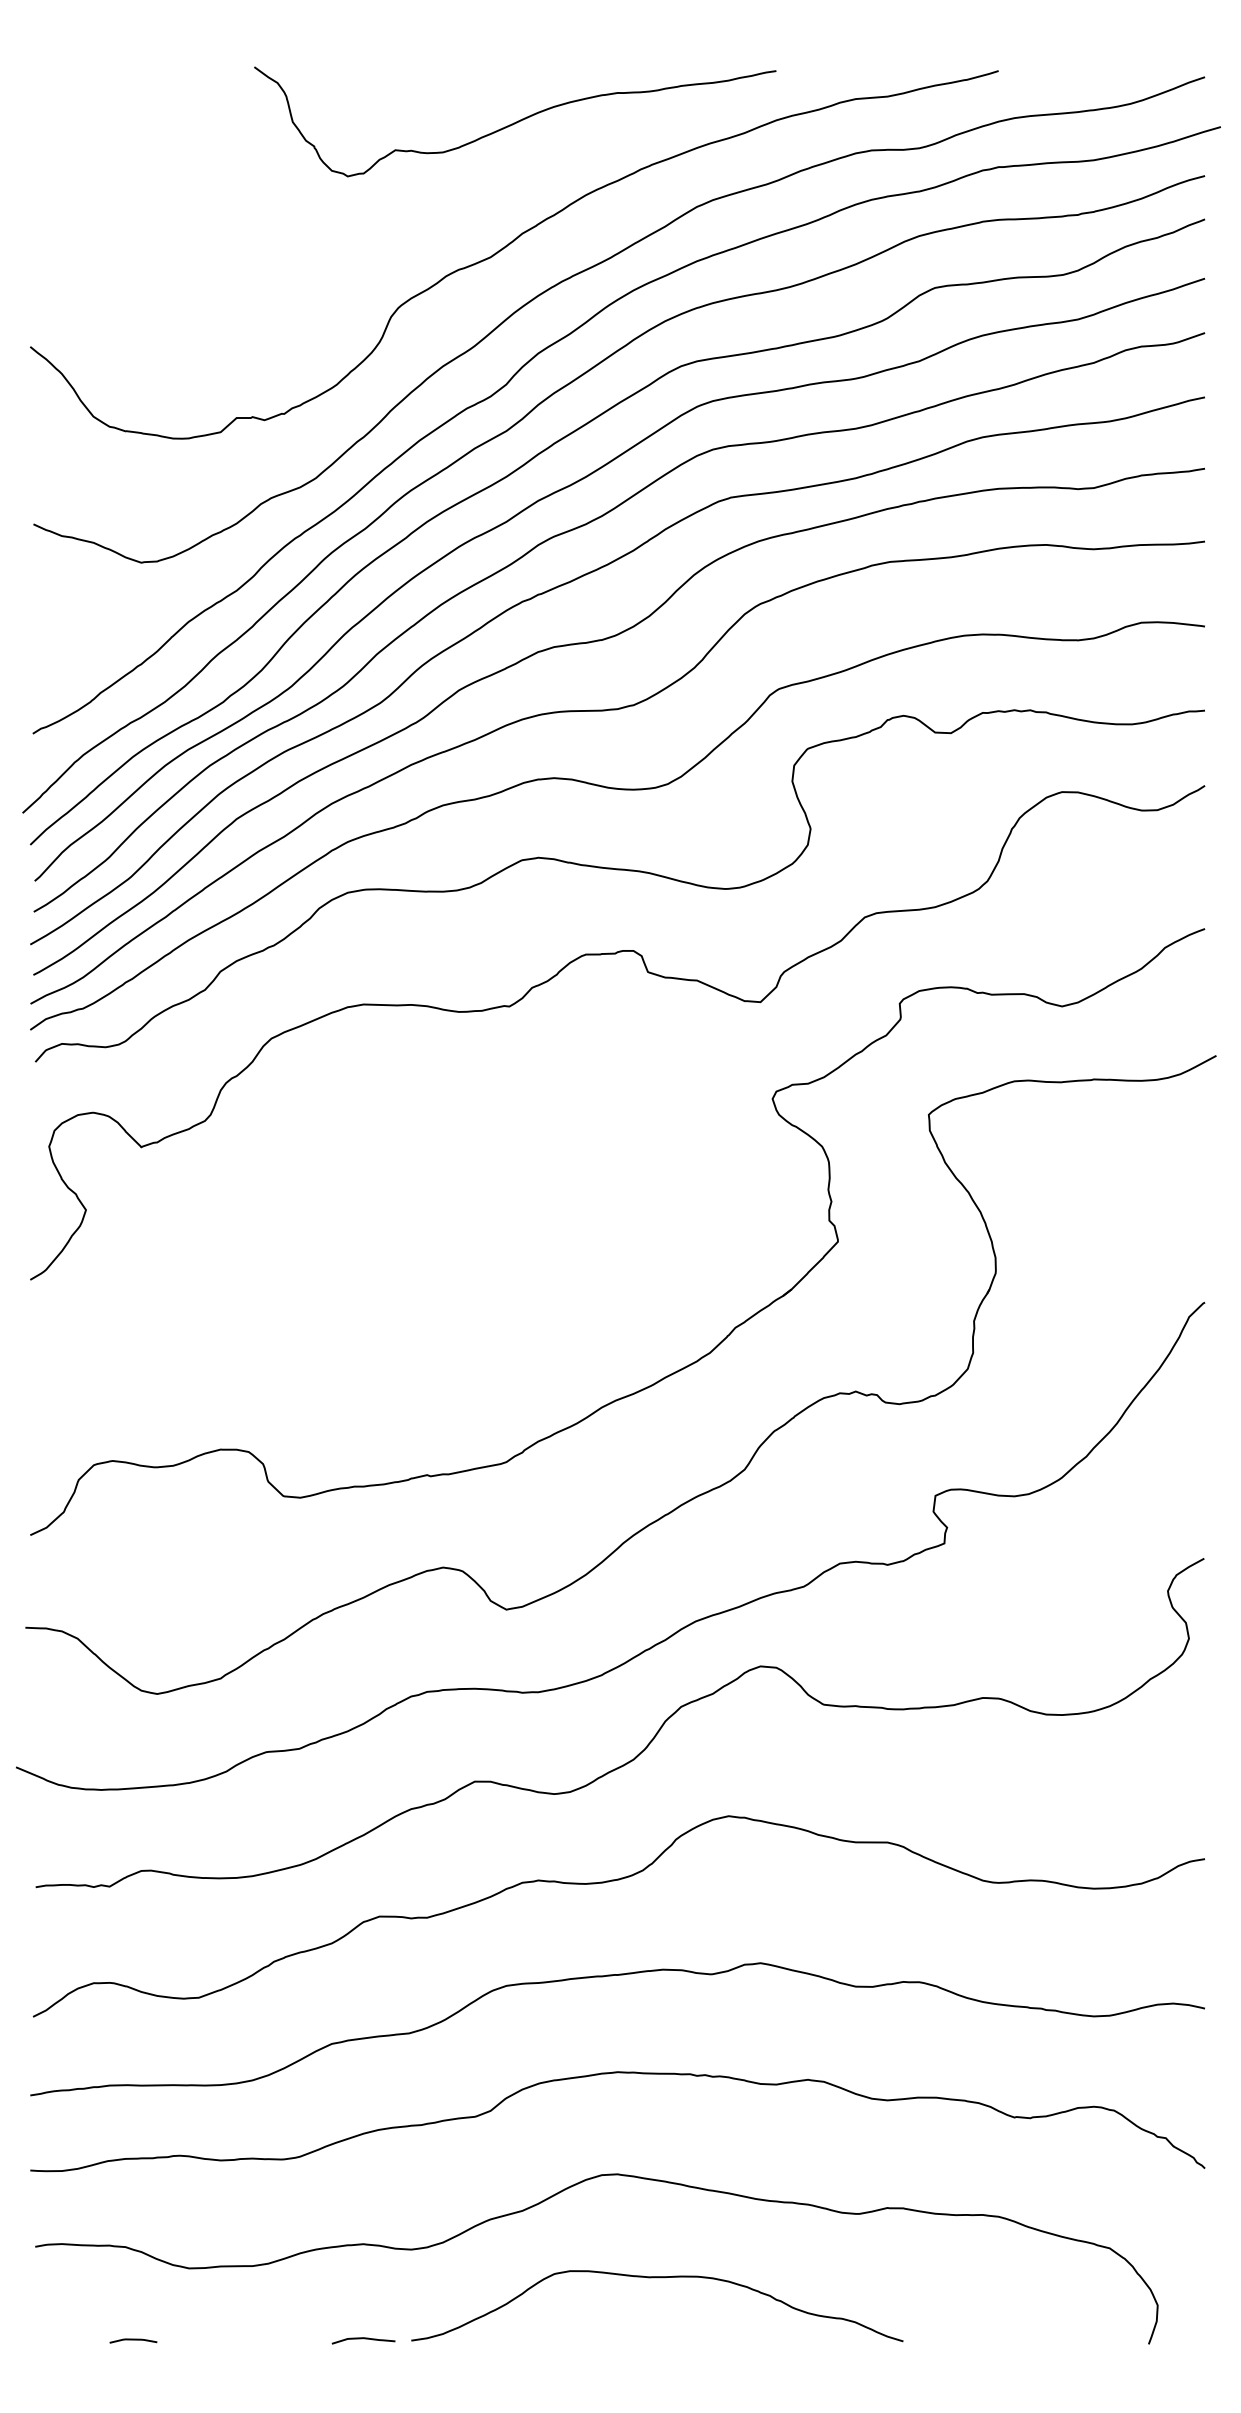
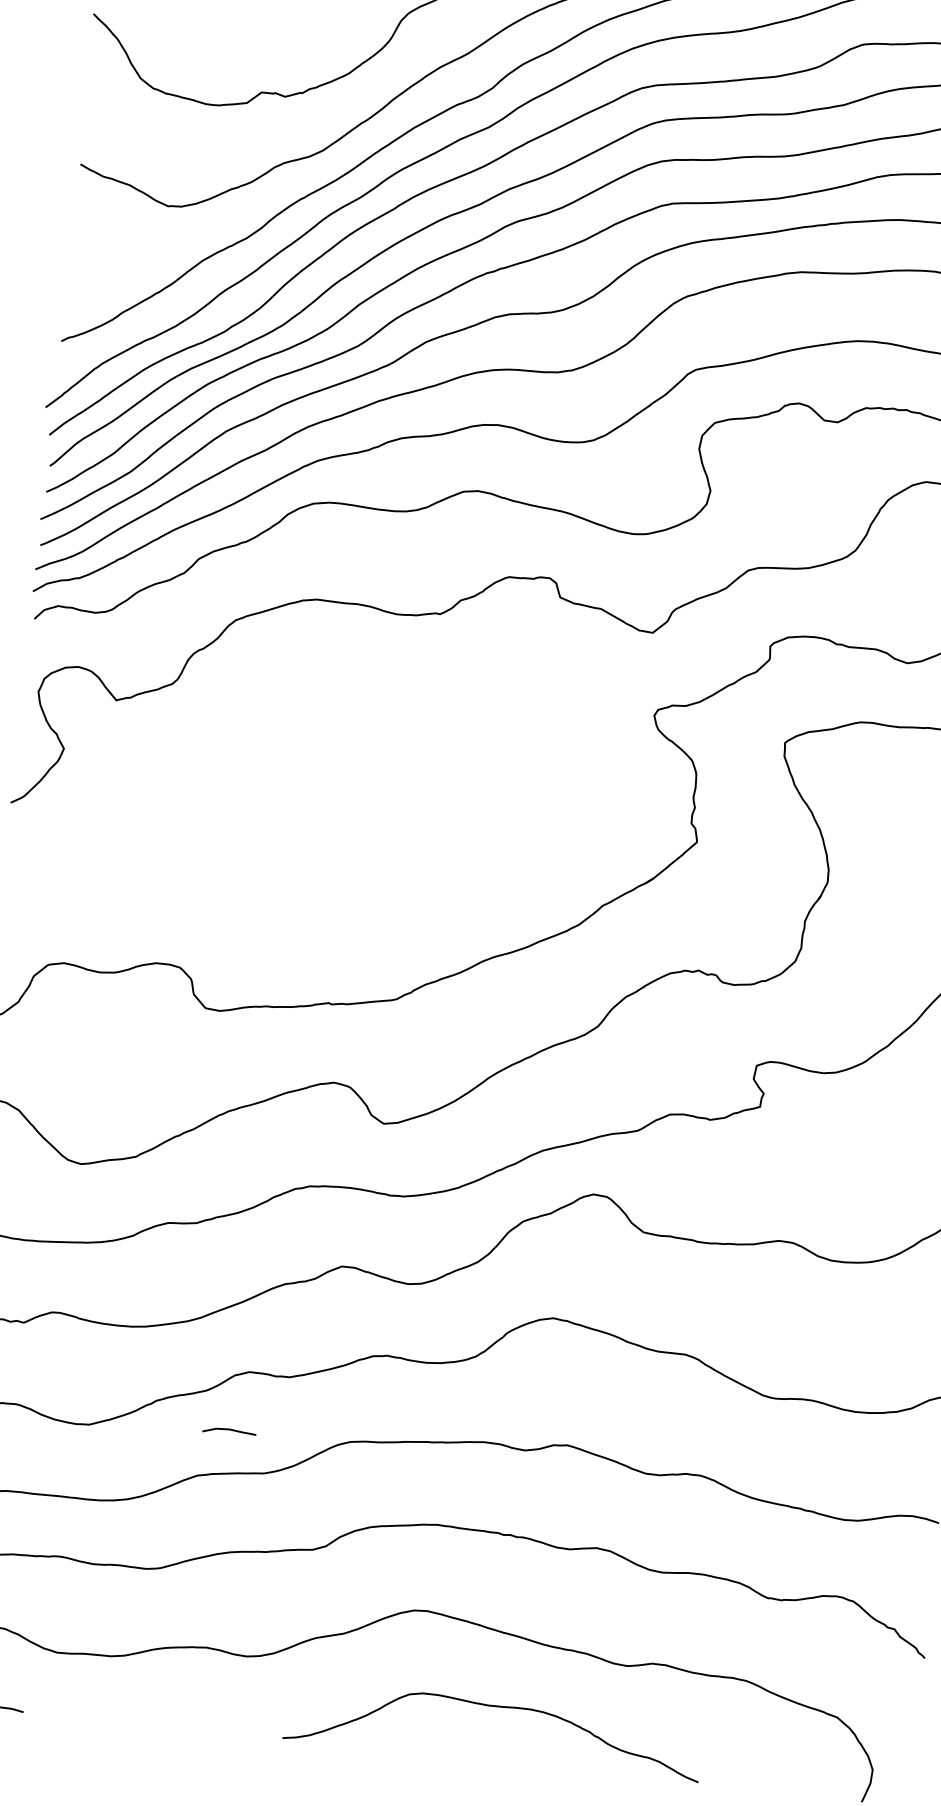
curve: (657, 2278) -> (496, 1707), moved
curve: (362, 2339) -> (228, 1430), moved

